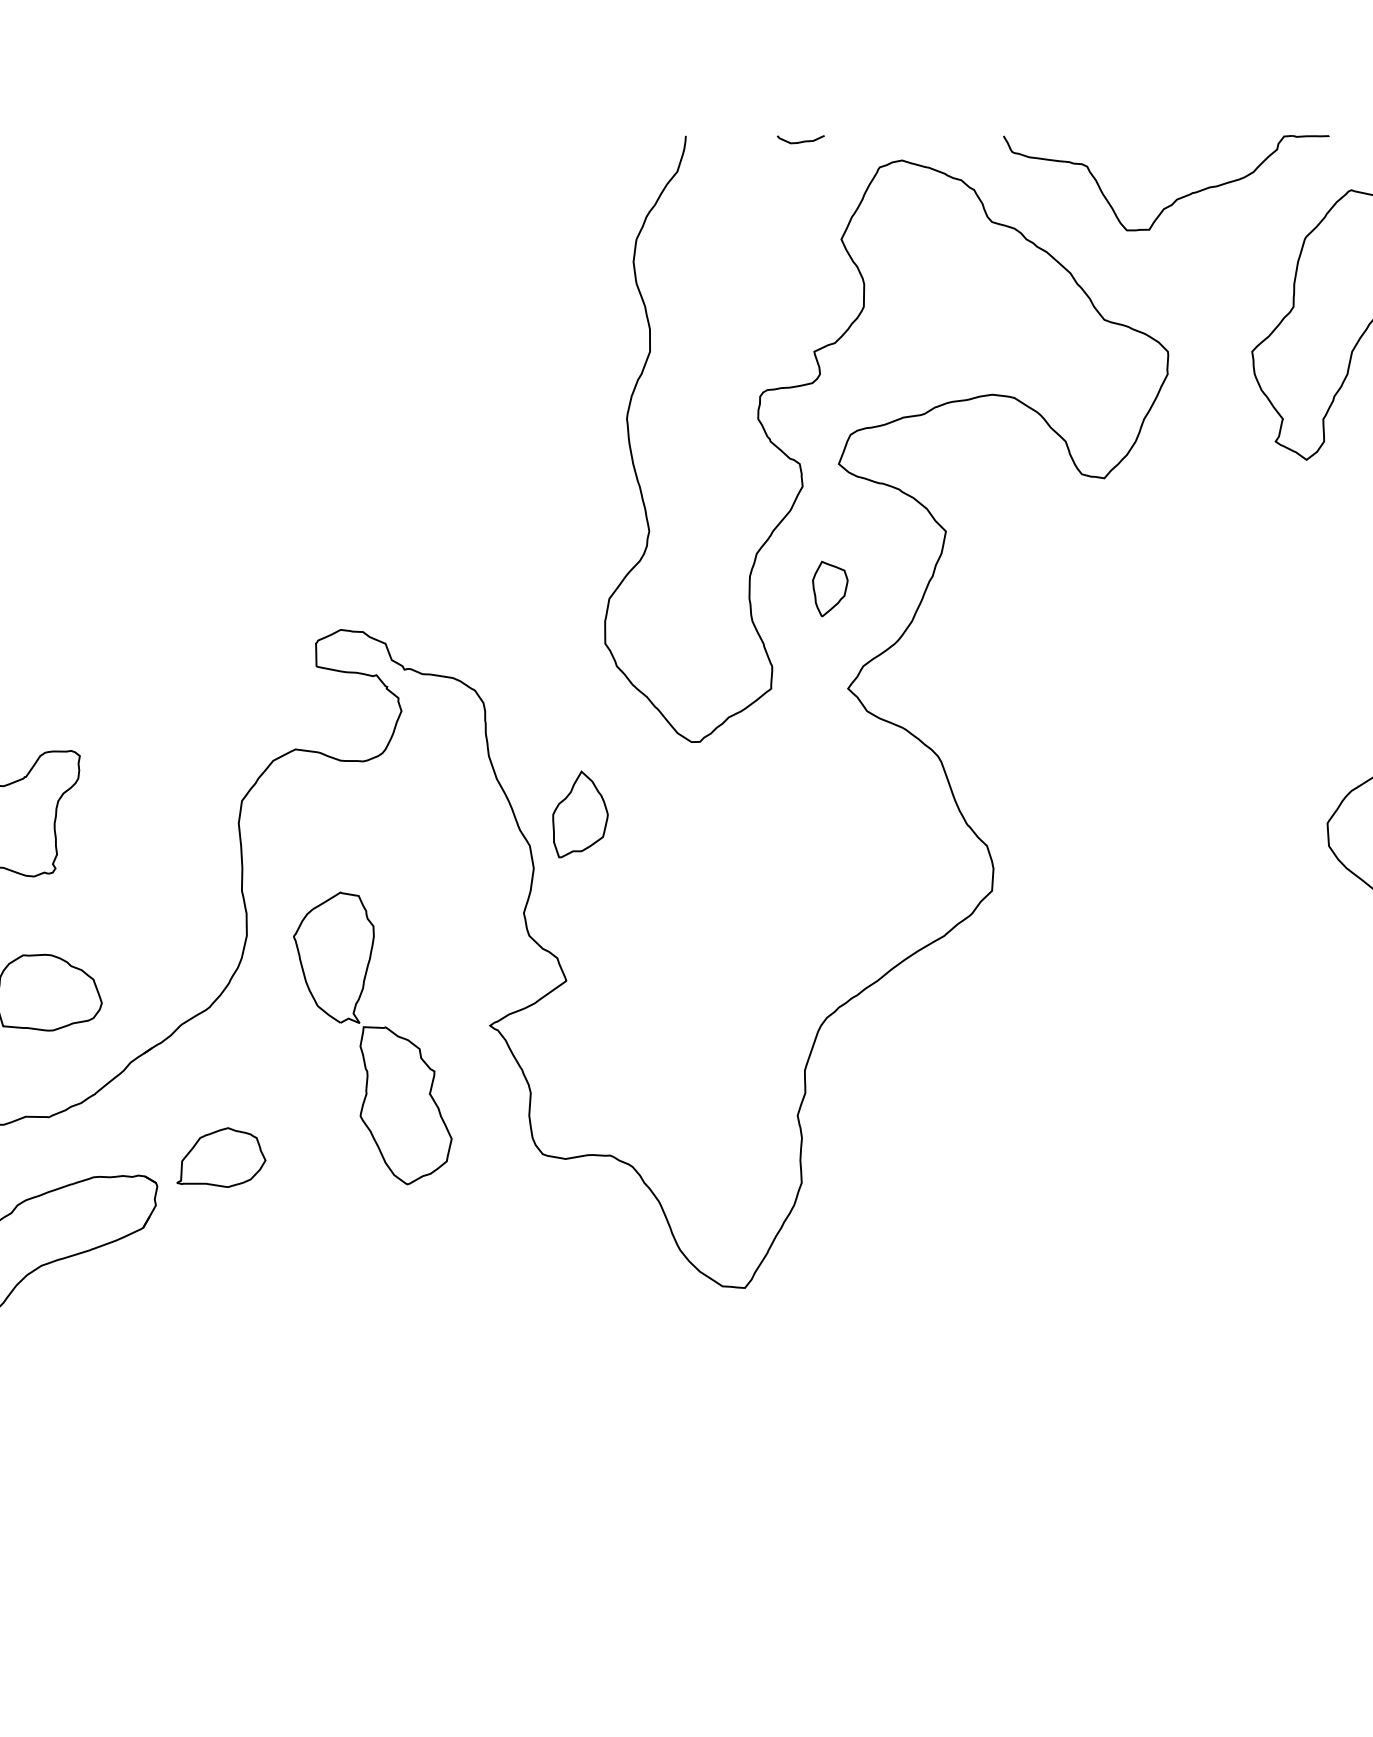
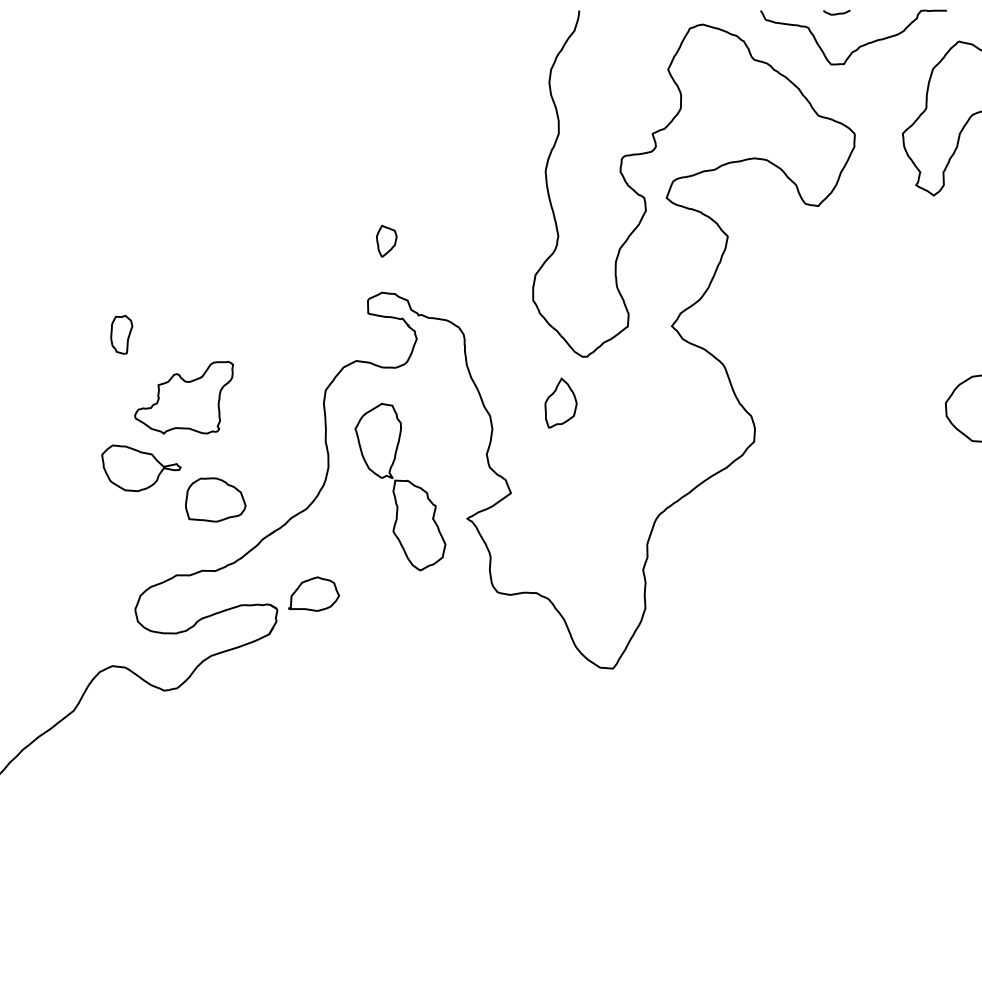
curve: (800, 141) -> (836, 13), moved
part: (829, 587) -> (386, 240), moved
part: (579, 813) -> (560, 402), moved
part: (372, 1037) -> (400, 486), moved

